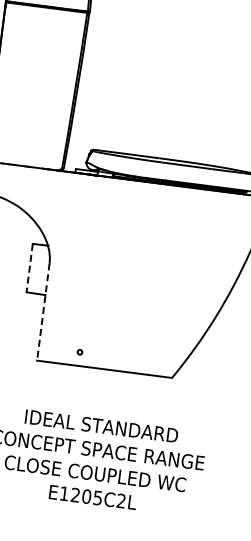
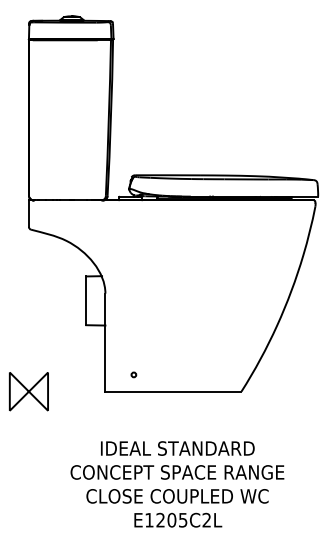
line: (29, 268) -> (86, 301), dashed -> solid
line: (43, 311) -> (105, 342), dashed -> solid
circle: (79, 351) -> (133, 374), moved

